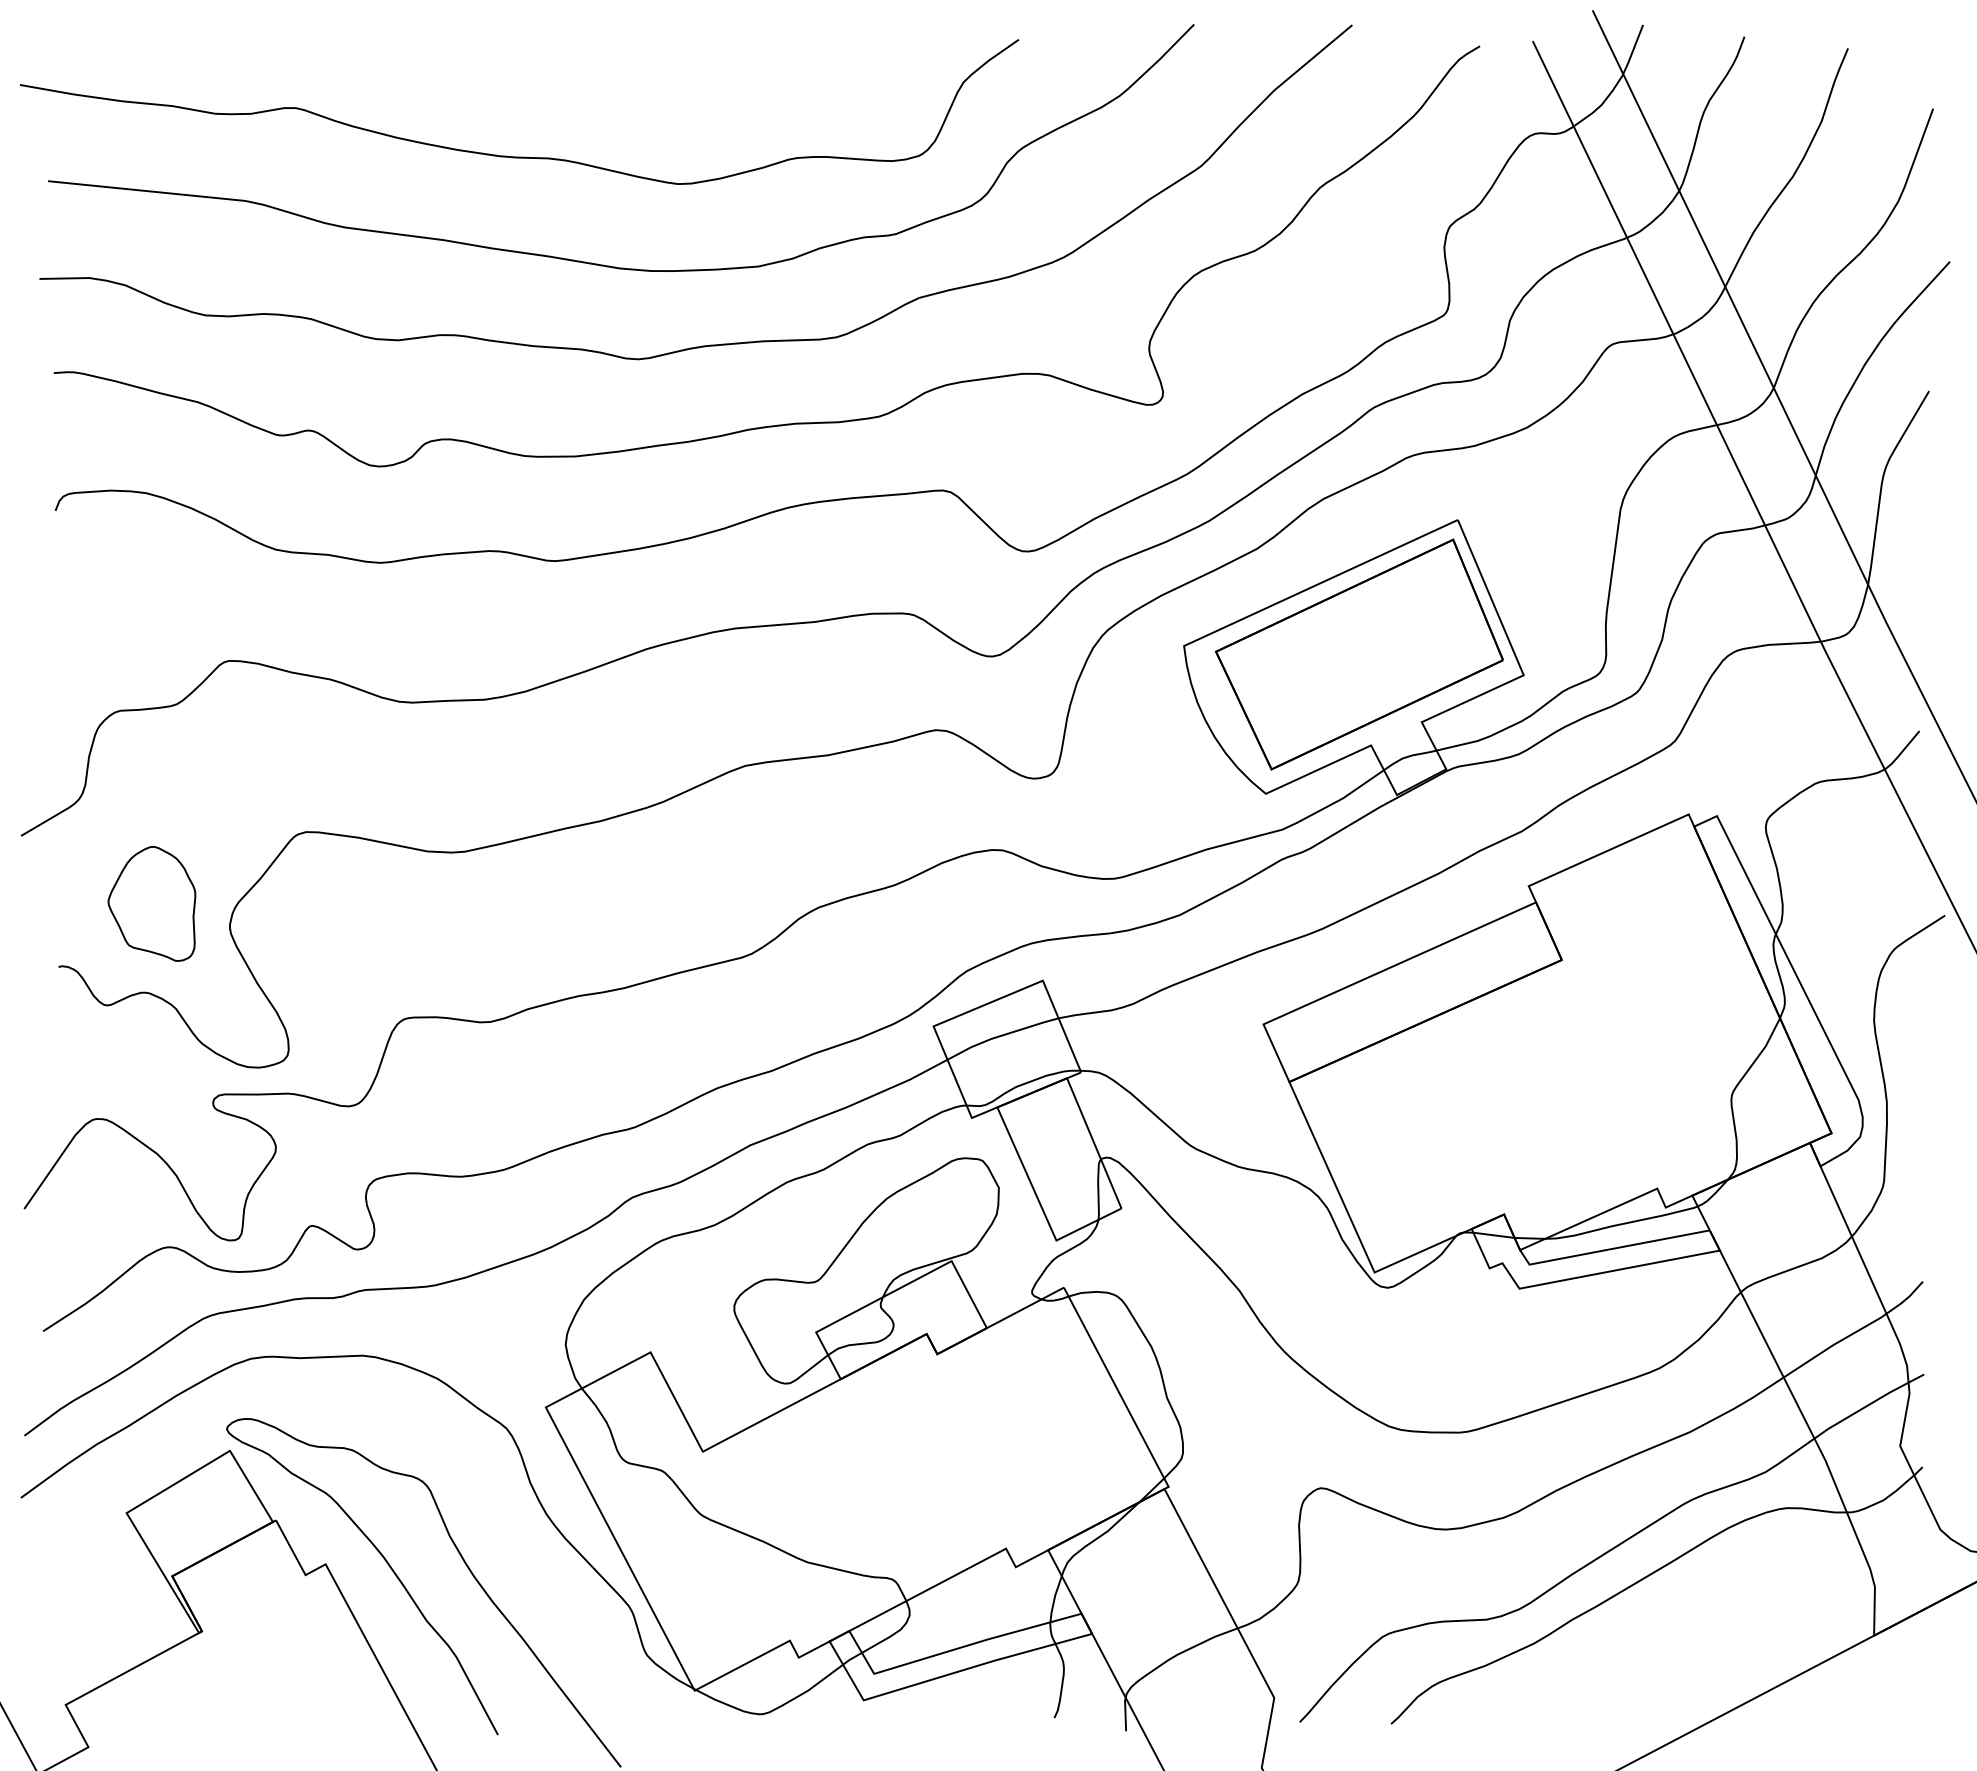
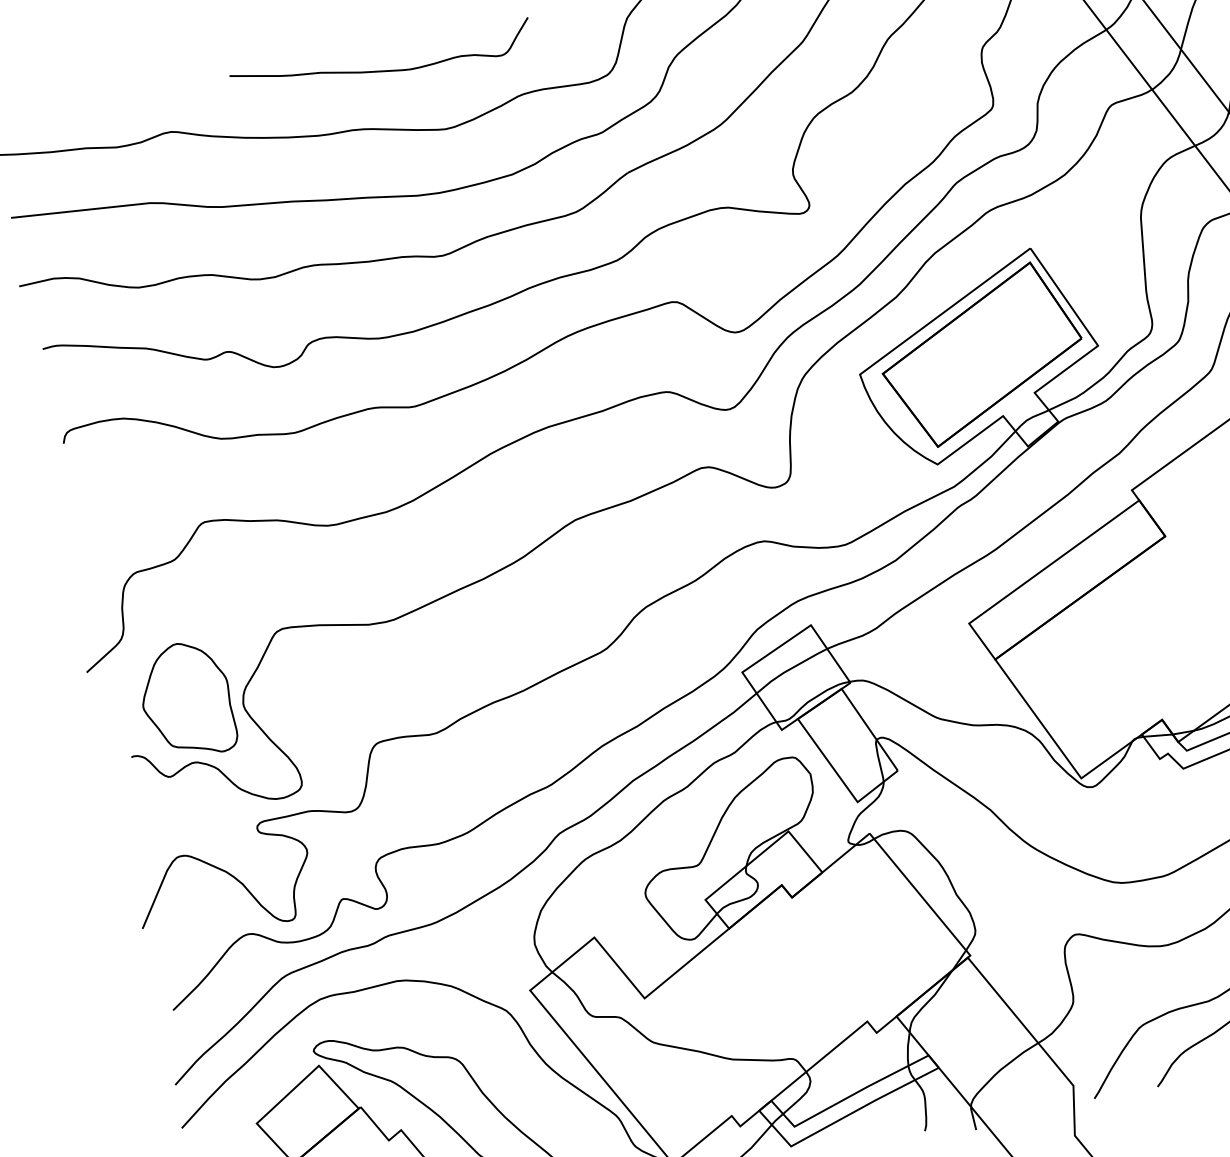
curve: (609, 84) -> (383, 70), added
part: (151, 903) -> (186, 700), size x1.43

